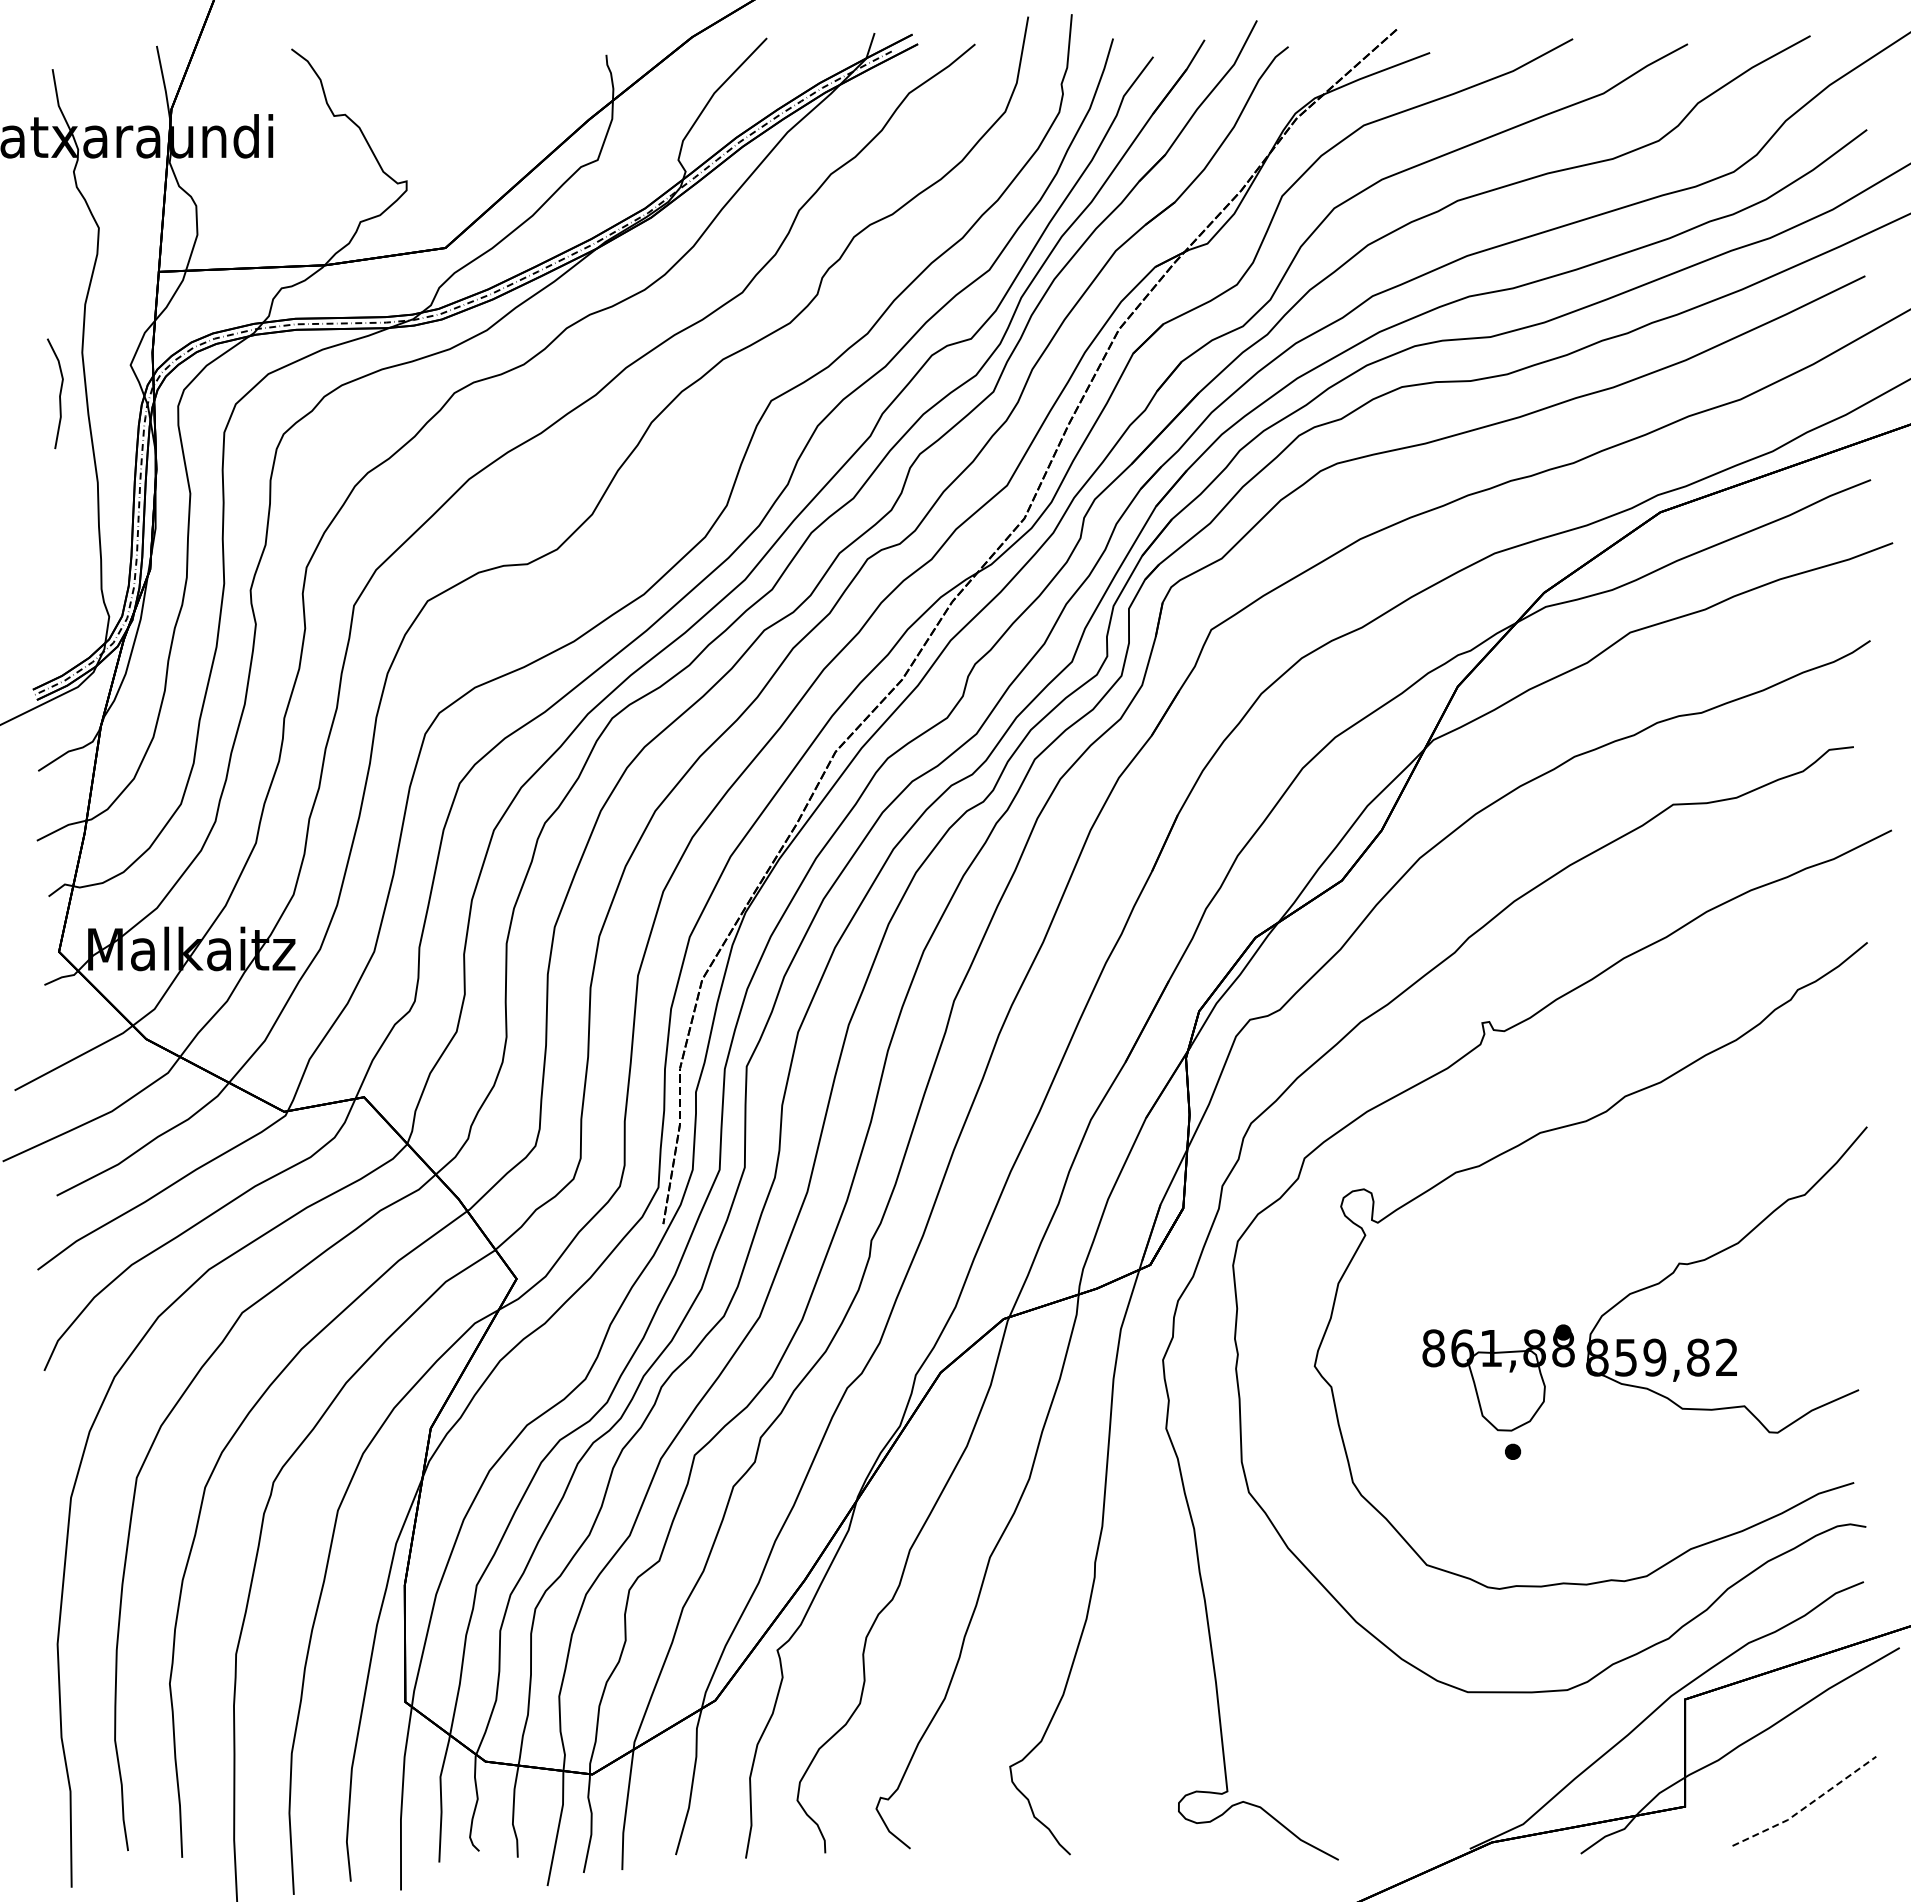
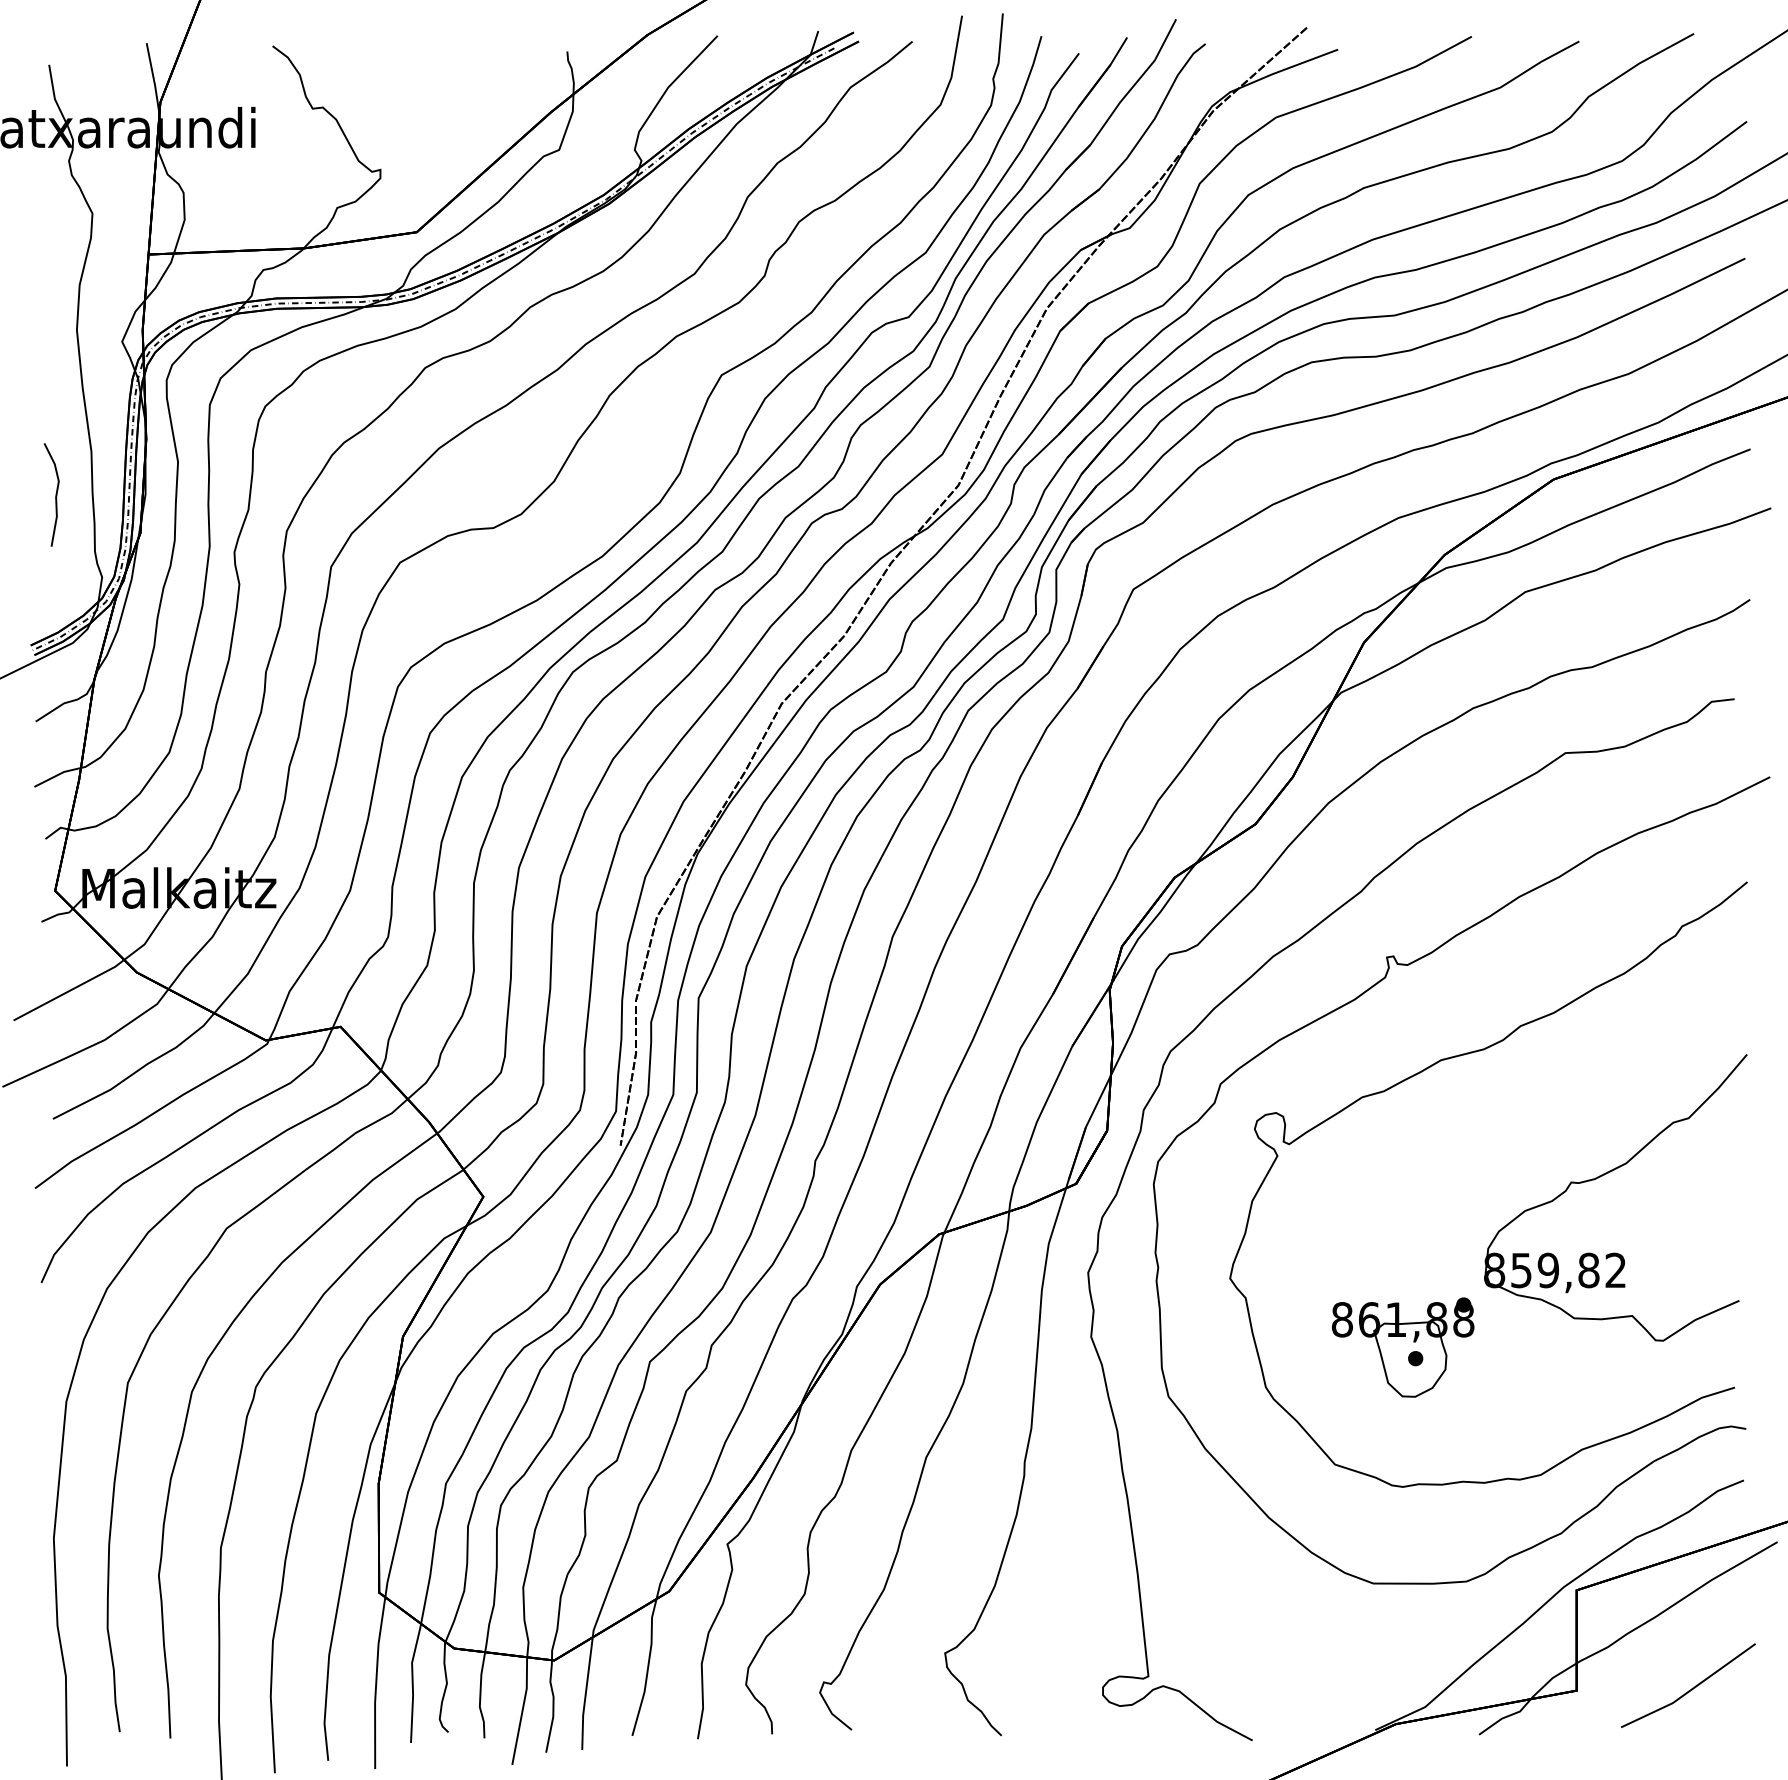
curve: (59, 393) -> (55, 494), moved
part: (1498, 1377) -> (1403, 1347), moved
line: (1806, 1806) -> (1690, 1690), dashed -> solid

